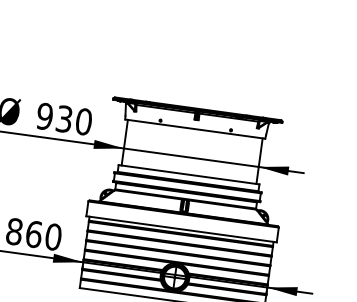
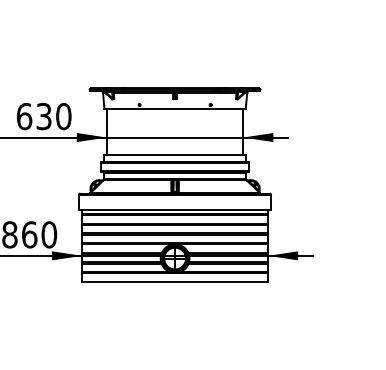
text: (45, 116) -> (24, 116), 930 -> 630

